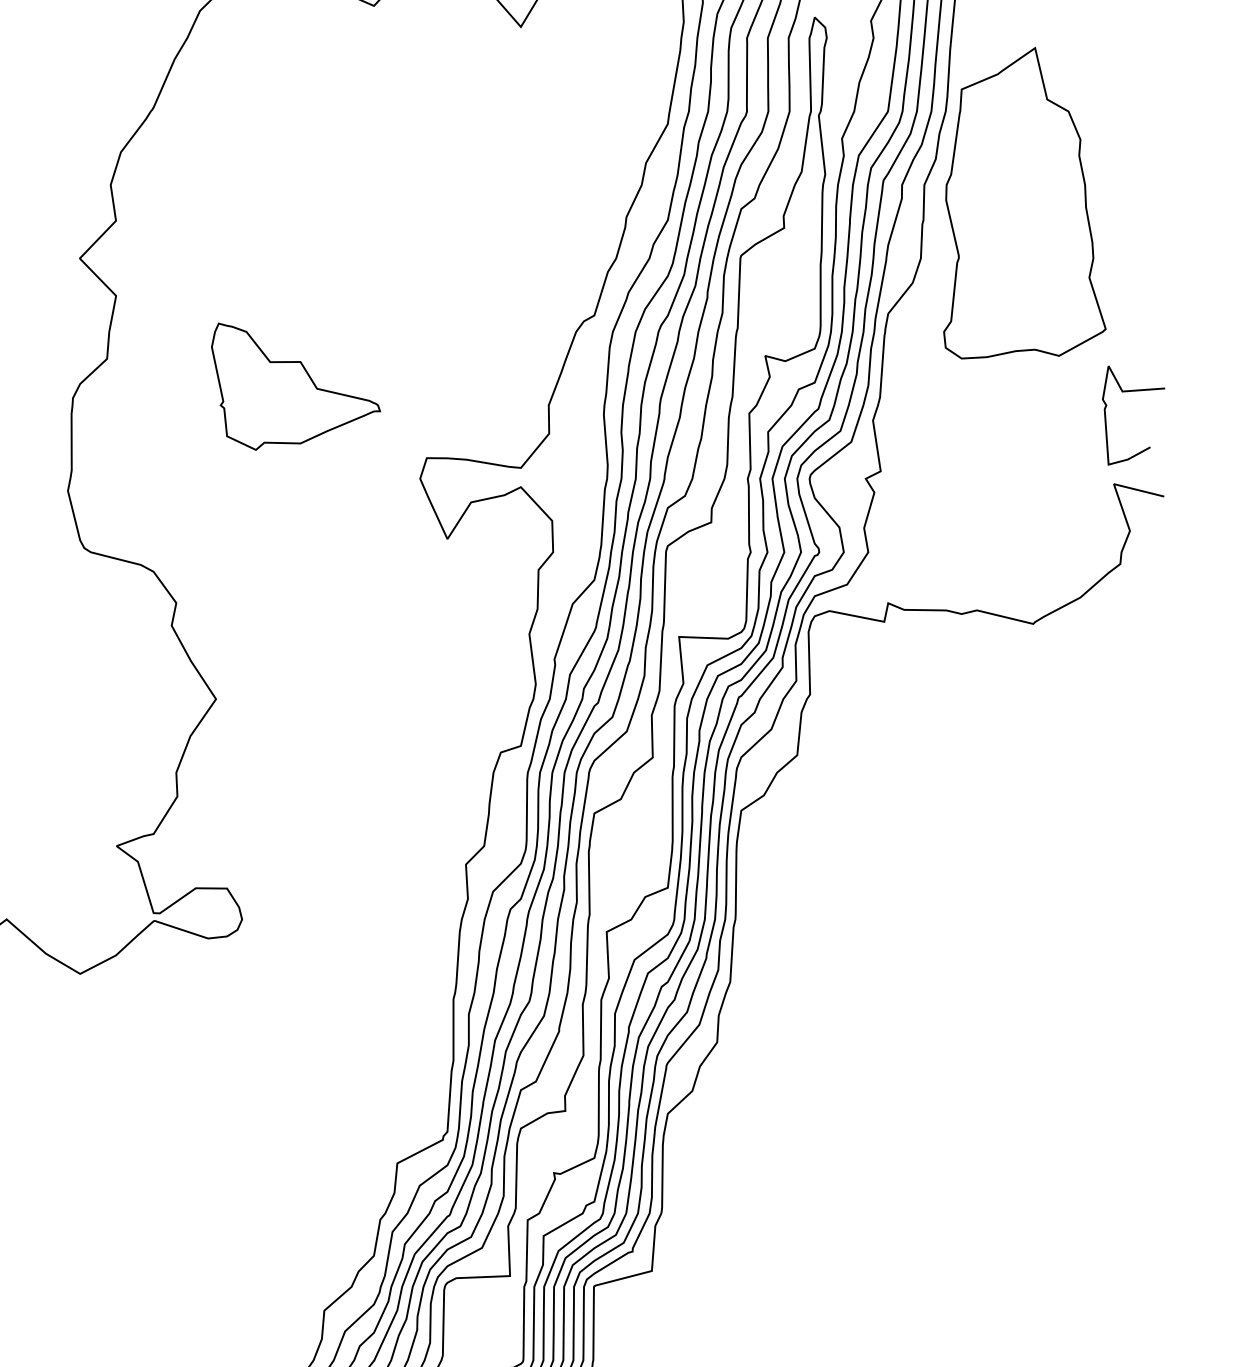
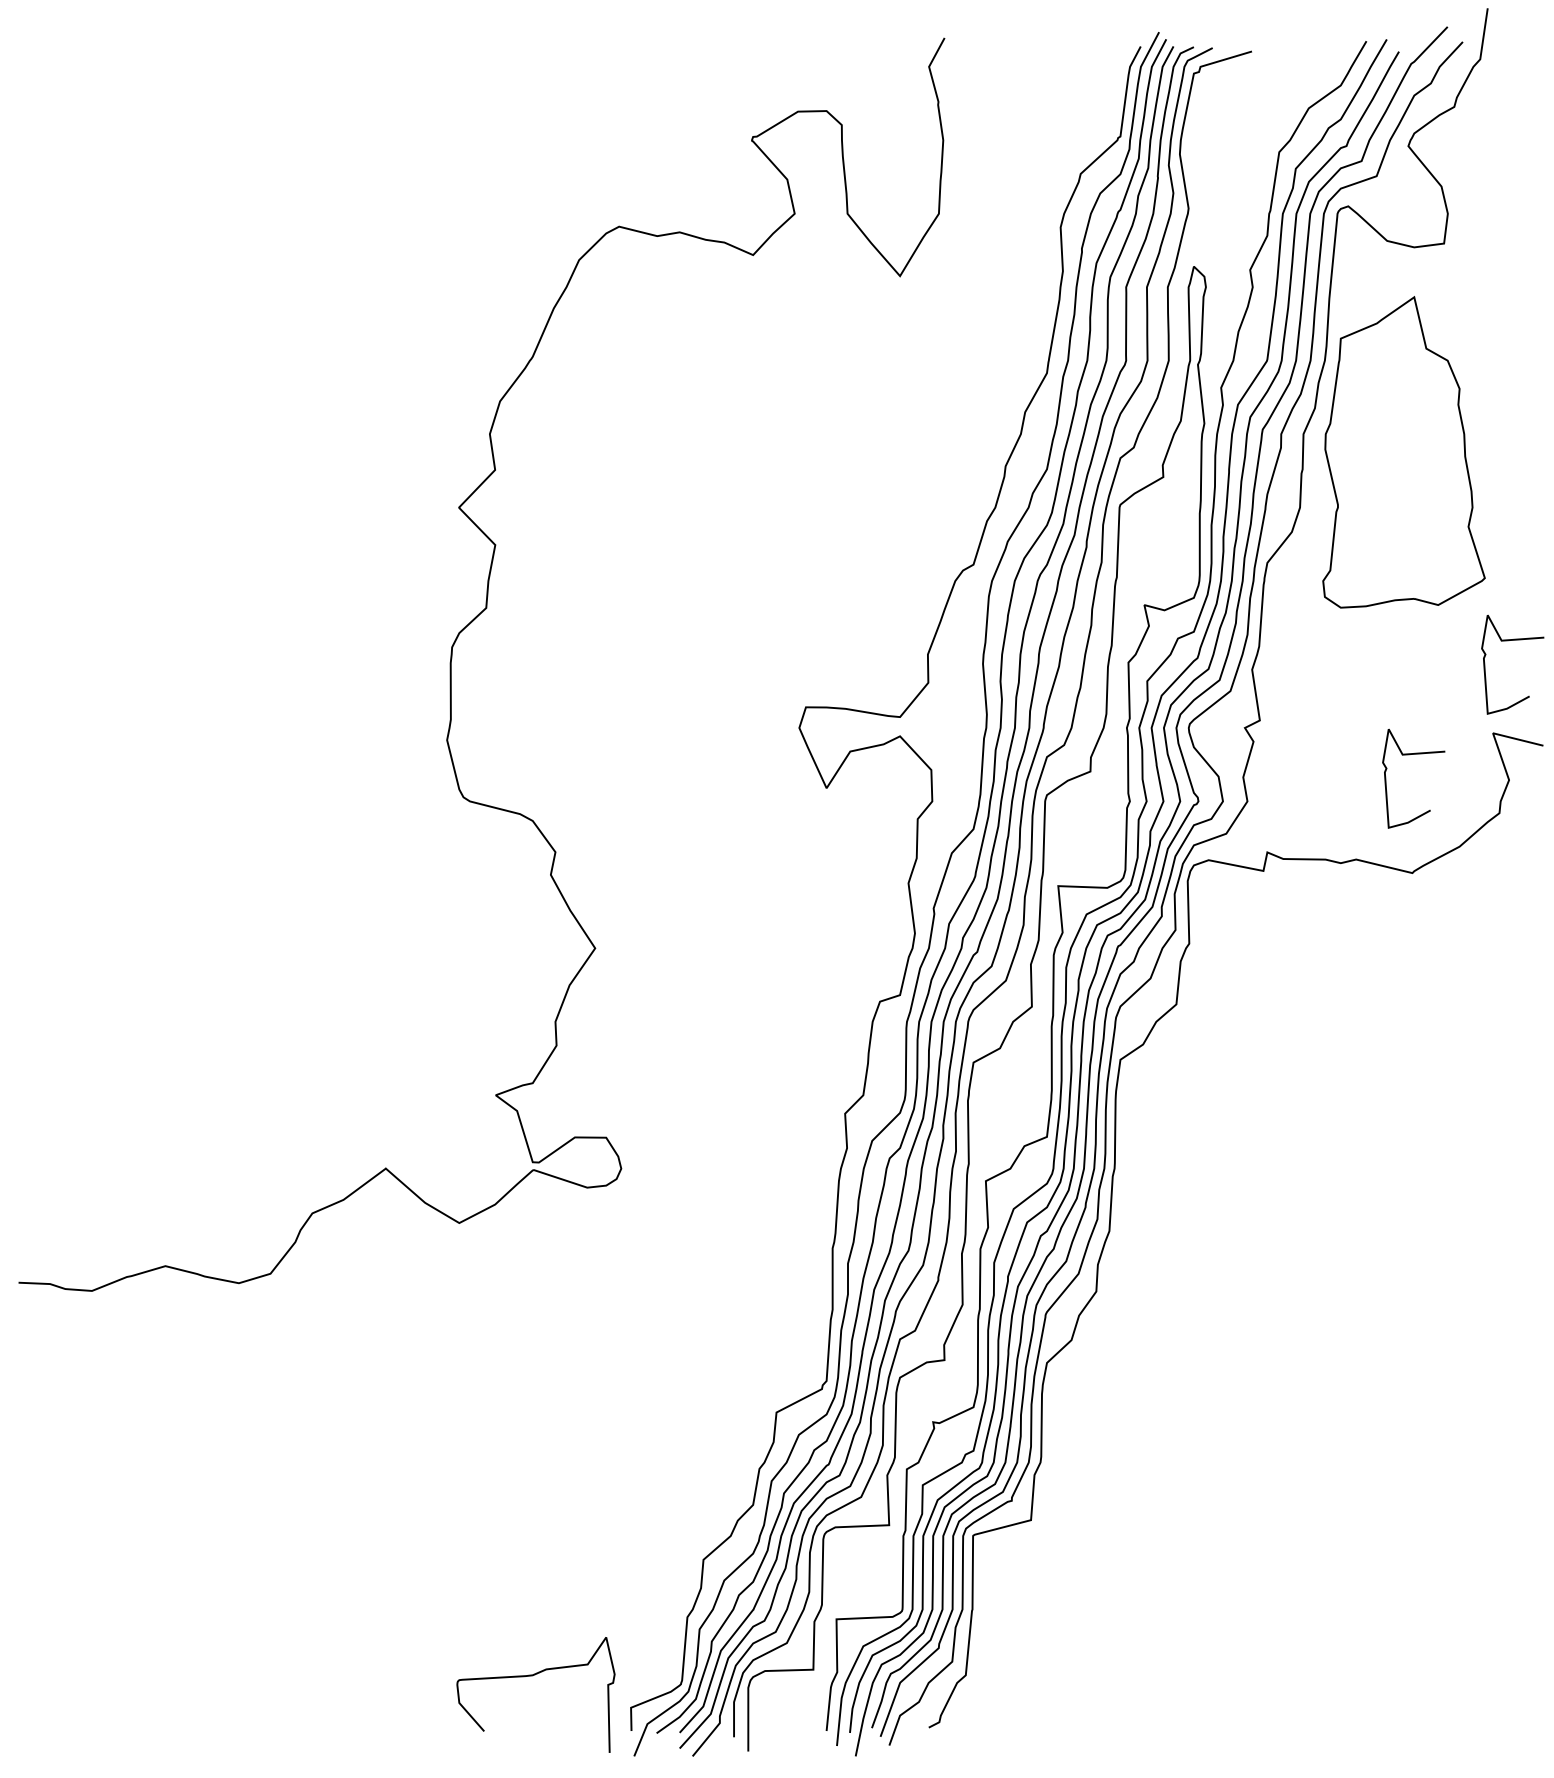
part: (296, 386) -> (675, 635), removed
curve: (1030, 506) -> (1409, 755), added

